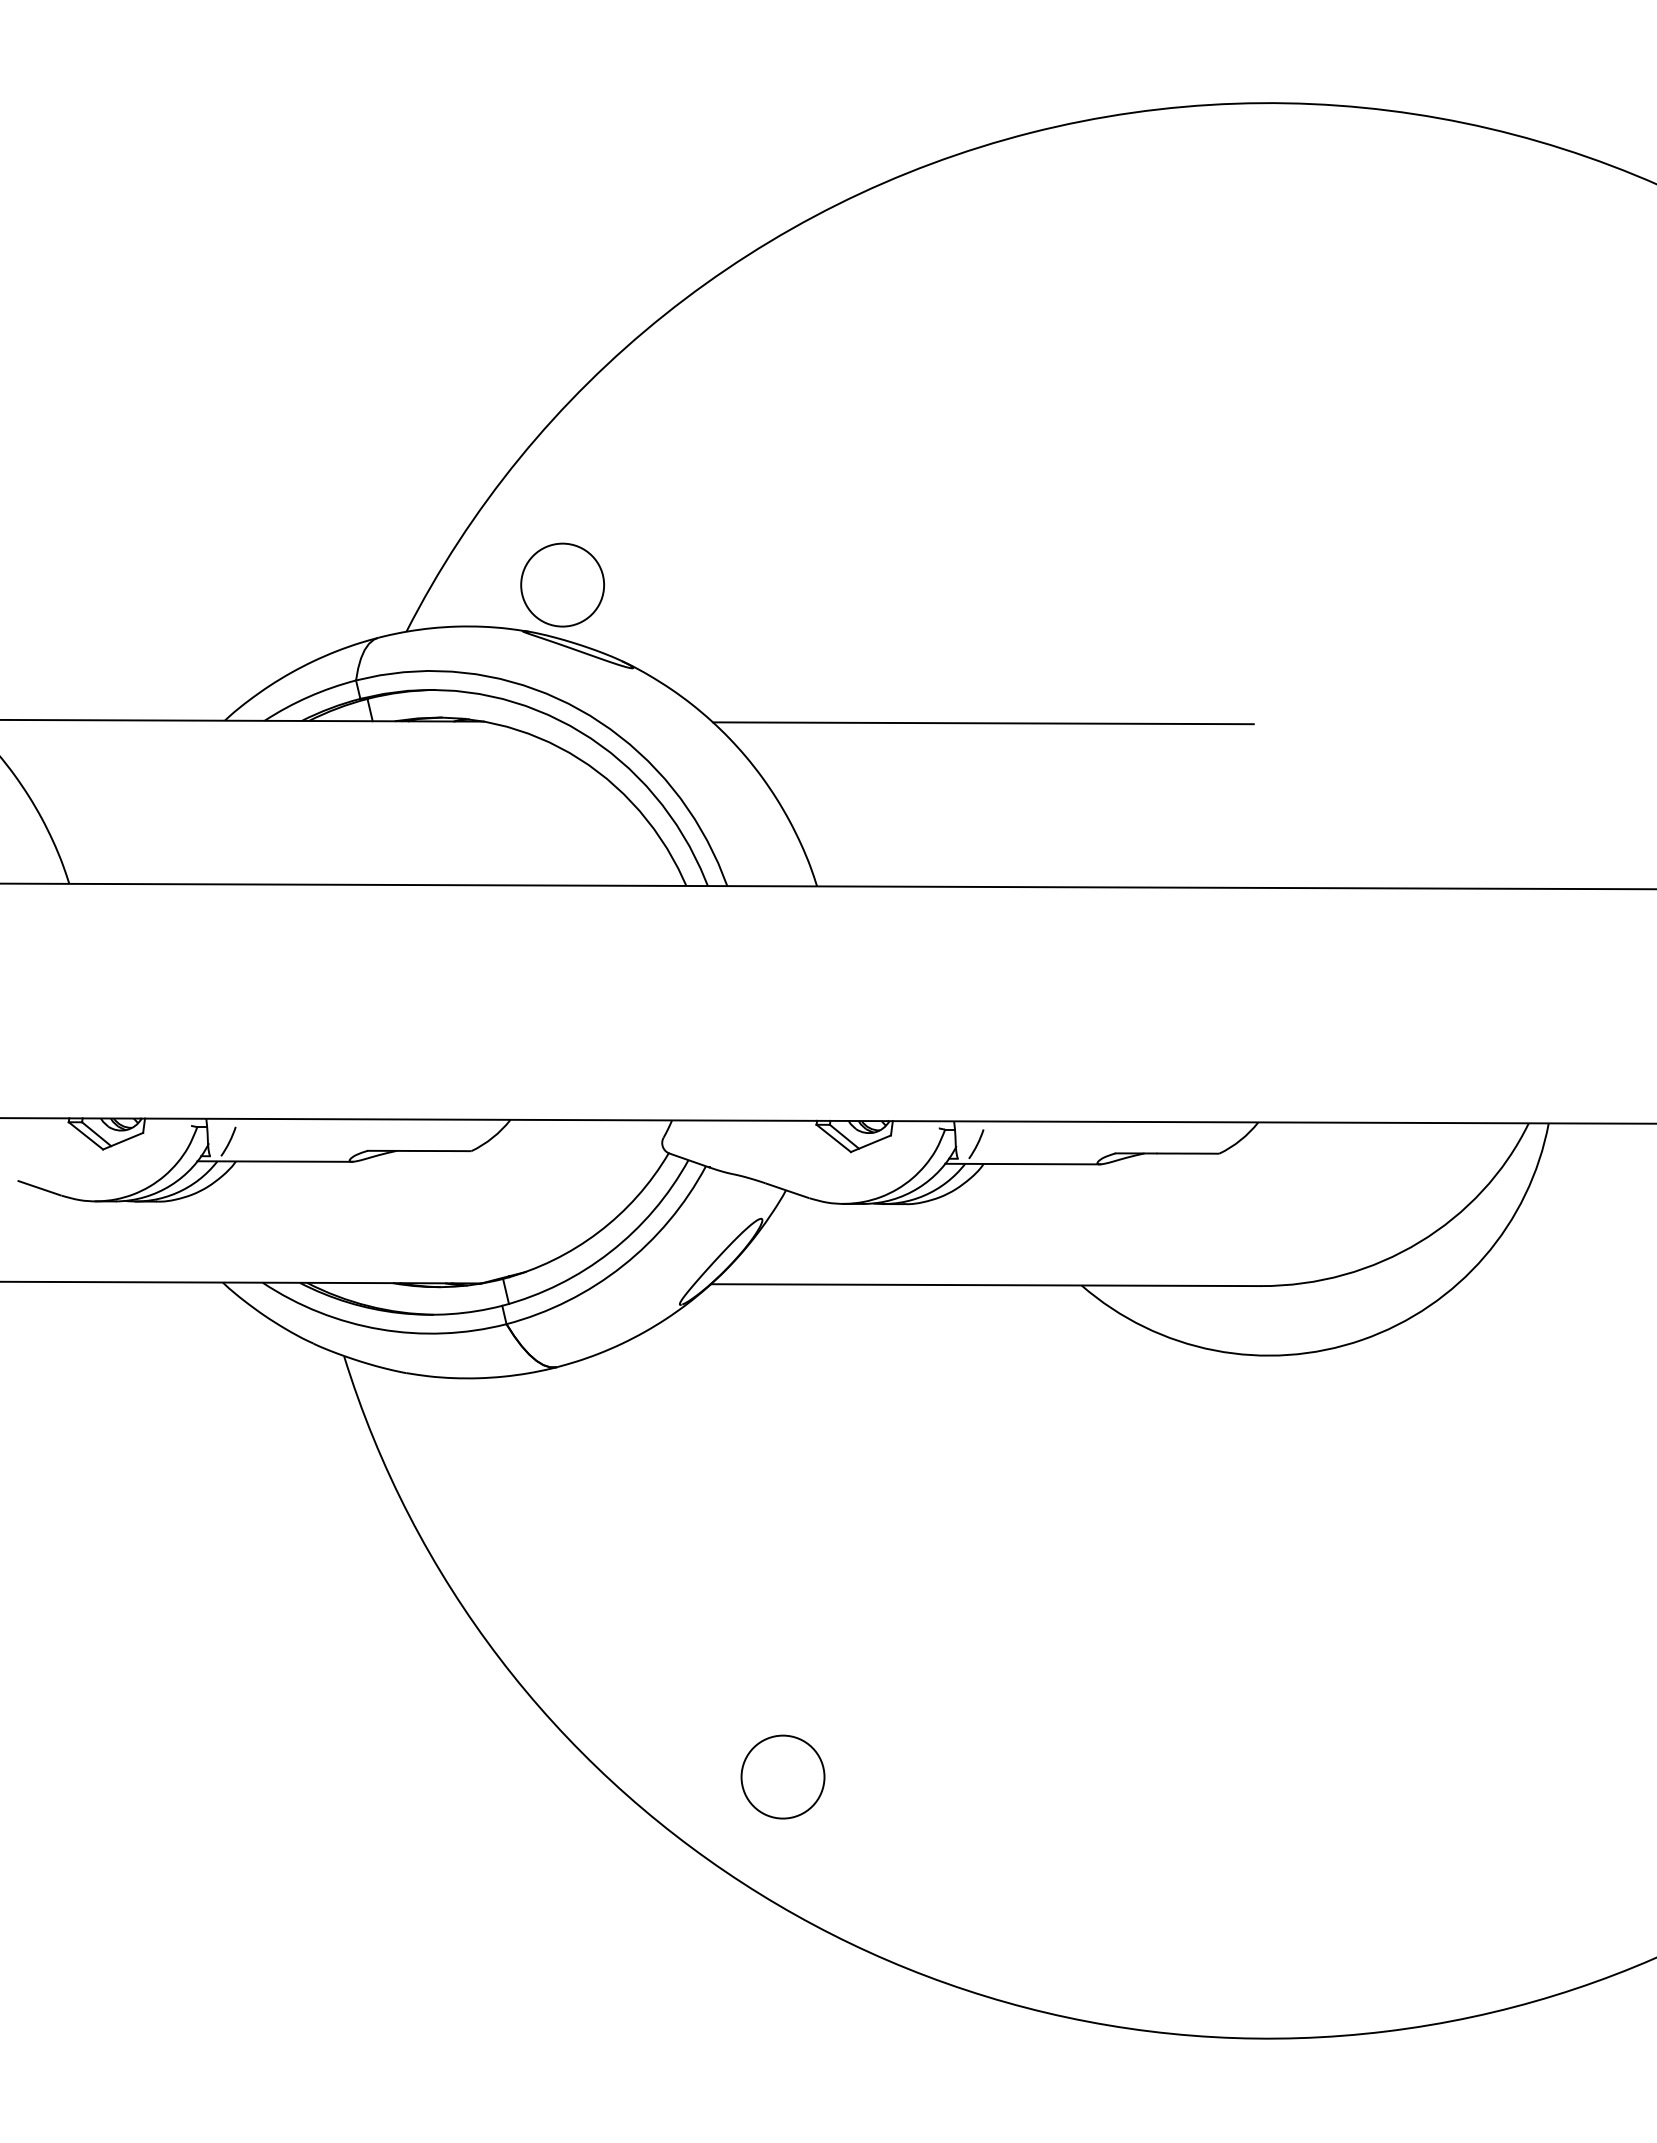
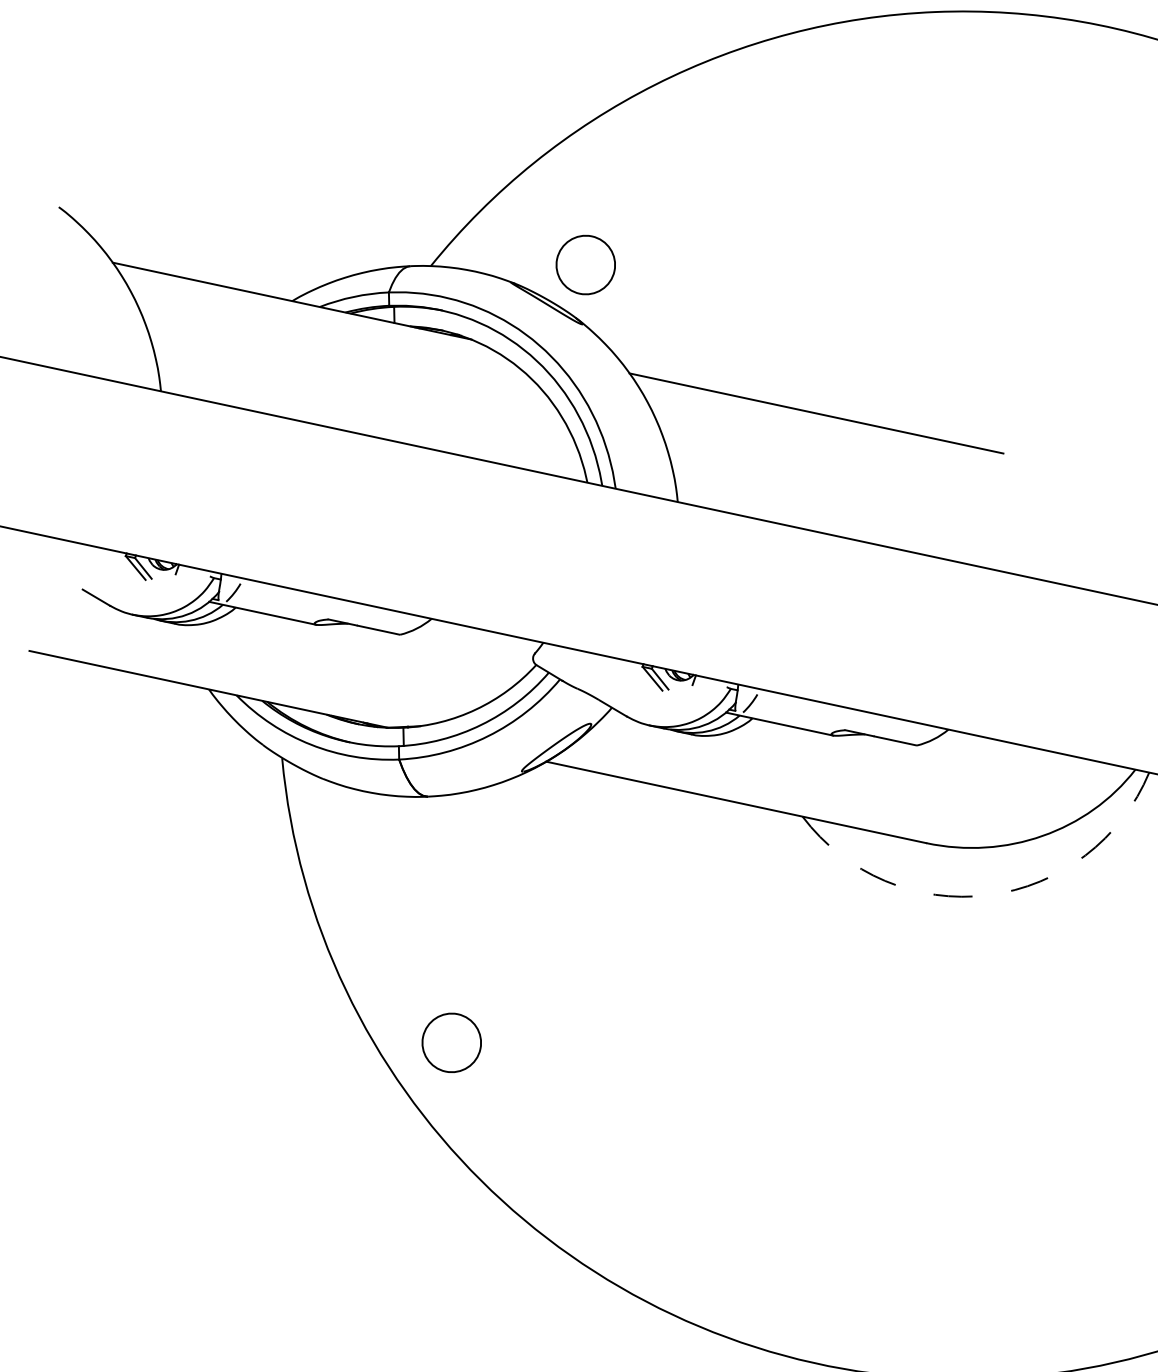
circle: (562, 584) -> (585, 264), moved
line: (123, 1140) -> (161, 576), removed
line: (870, 1143) -> (677, 687), removed
arc: (1362, 1339) -> (988, 894), solid -> dashed
circle: (782, 1776) -> (451, 1042), moved

